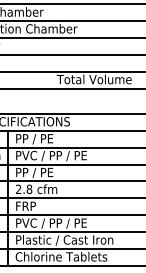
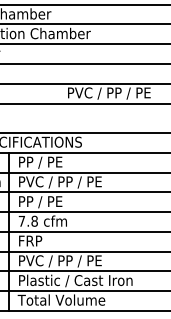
text: (94, 80) -> (110, 93), Total Volume -> PVC / PP / PE
text: (18, 188) -> (21, 220), 2.8 -> 7.8
text: (61, 256) -> (71, 299), Chlorine Tablets -> Total Volume

